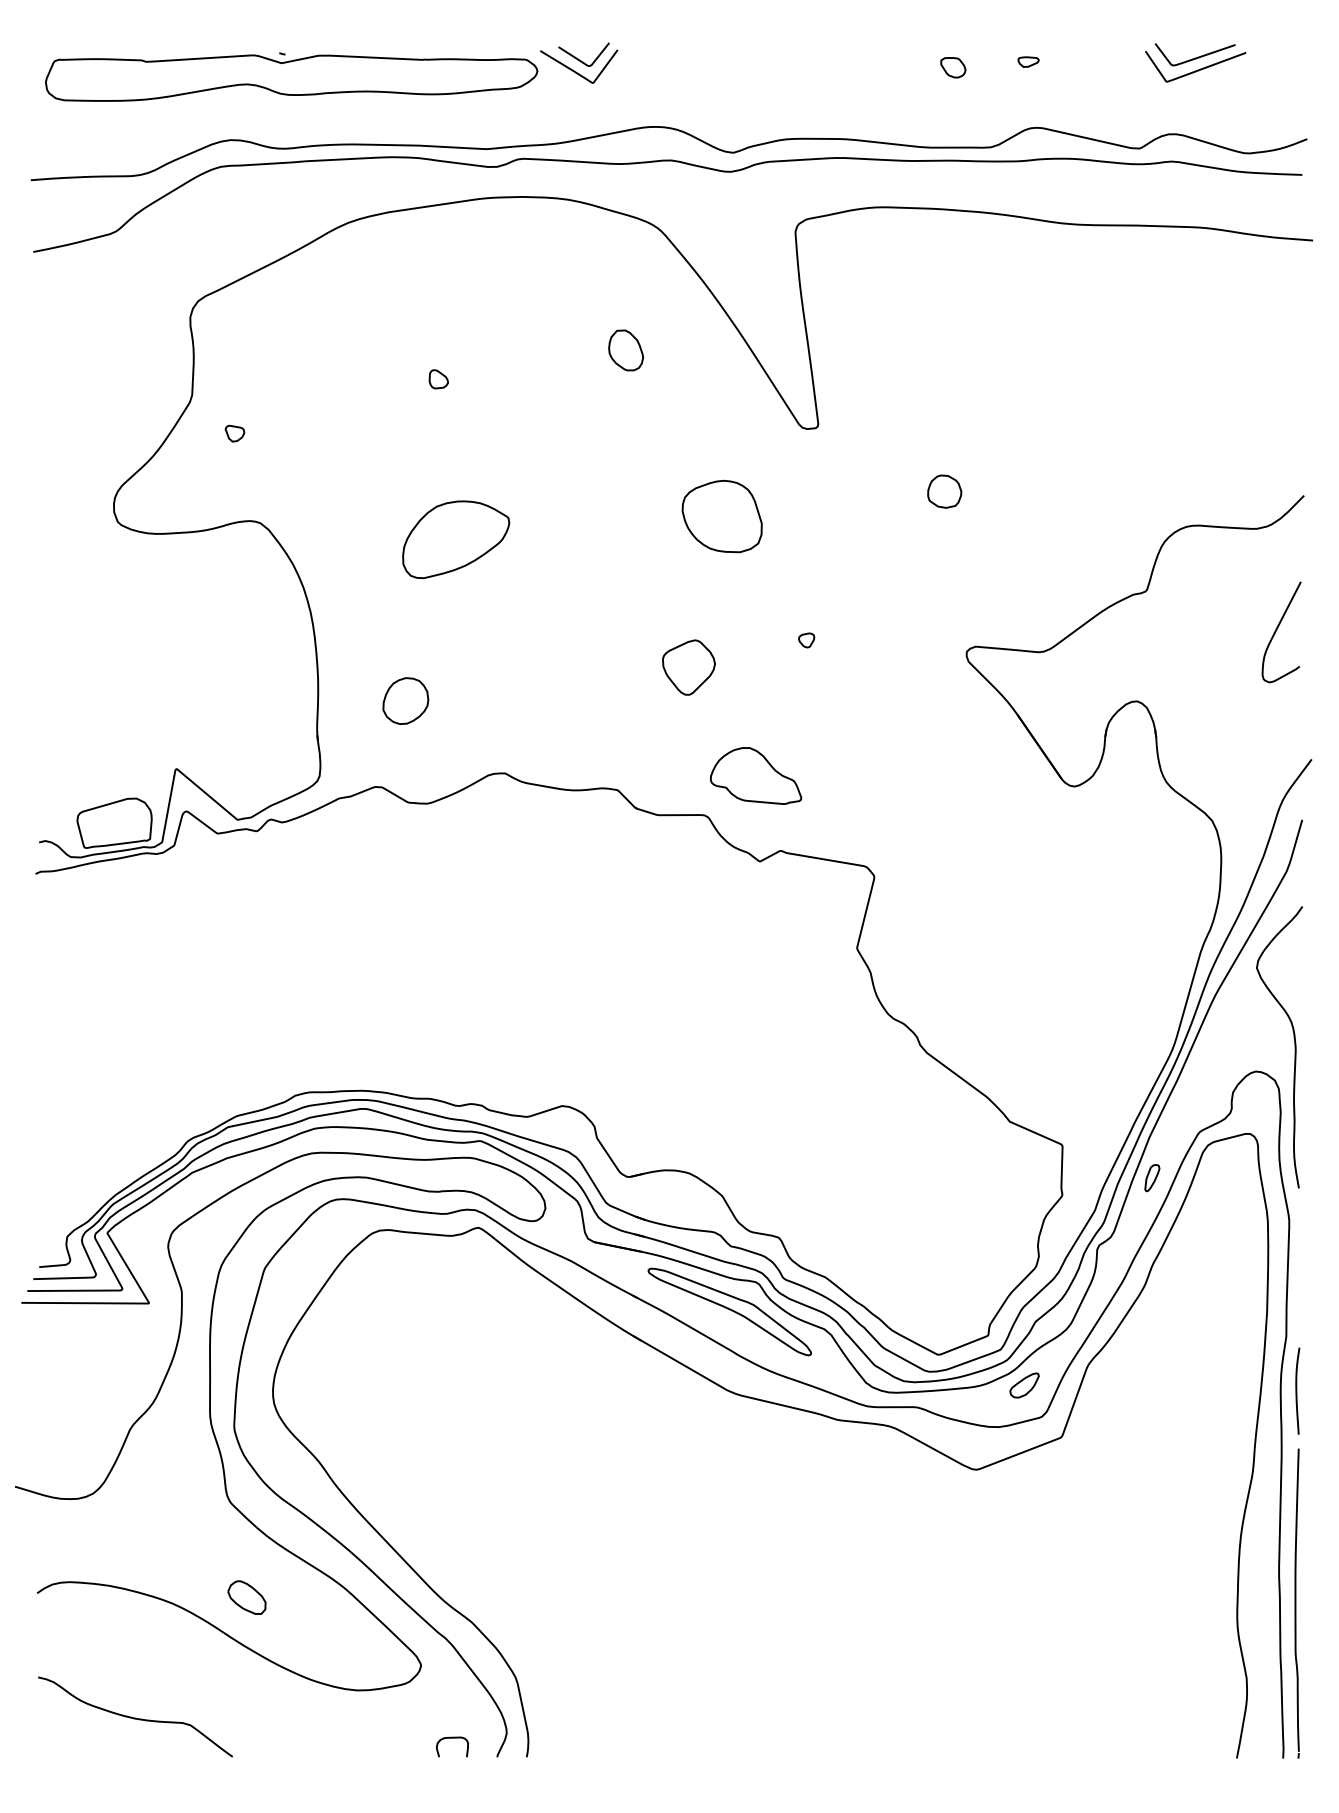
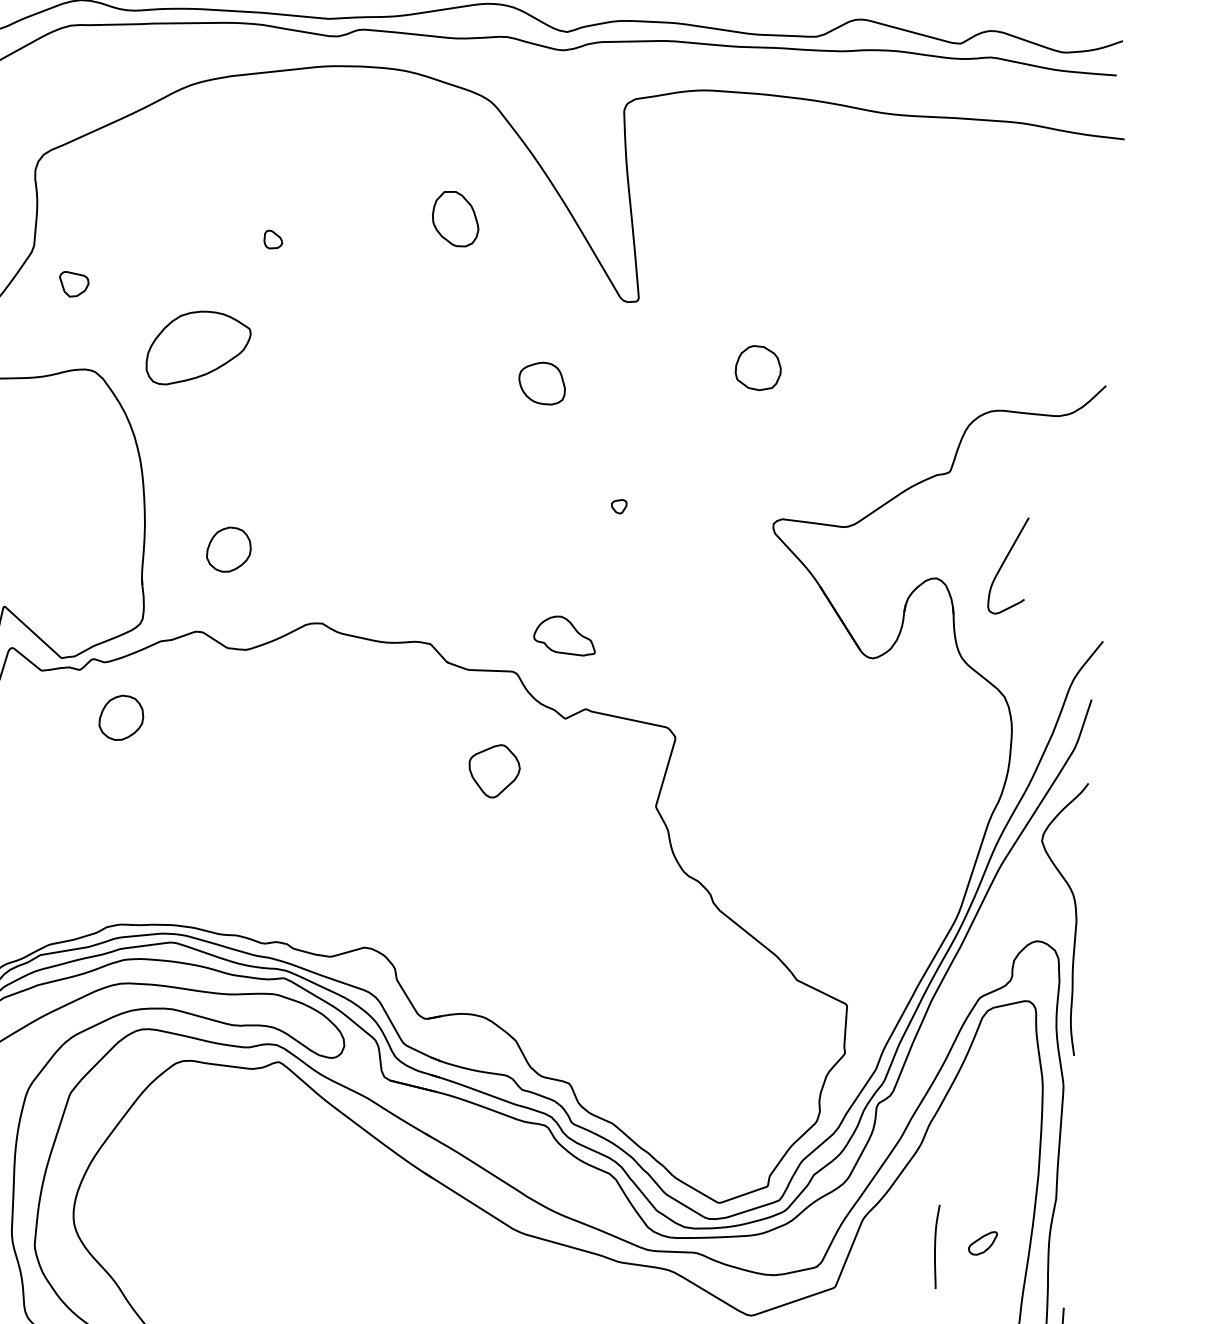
part: (625, 350) -> (455, 219), size x1.4
part: (234, 433) -> (73, 284), size x1.6
part: (944, 491) -> (758, 367), size x1.4
part: (721, 516) -> (541, 383), size x0.6
part: (456, 539) -> (198, 348), moved
curve: (1278, 628) -> (1005, 561), moved
part: (688, 667) -> (494, 771), moved
part: (755, 775) -> (564, 635), size x0.7
part: (301, 878) -> (121, 717), added
part: (1152, 1178) -> (932, 1040), removed
part: (729, 1311) -> (518, 1152), removed
part: (1024, 1385) -> (982, 1243), moved
curve: (1297, 1390) -> (936, 1246), moved

